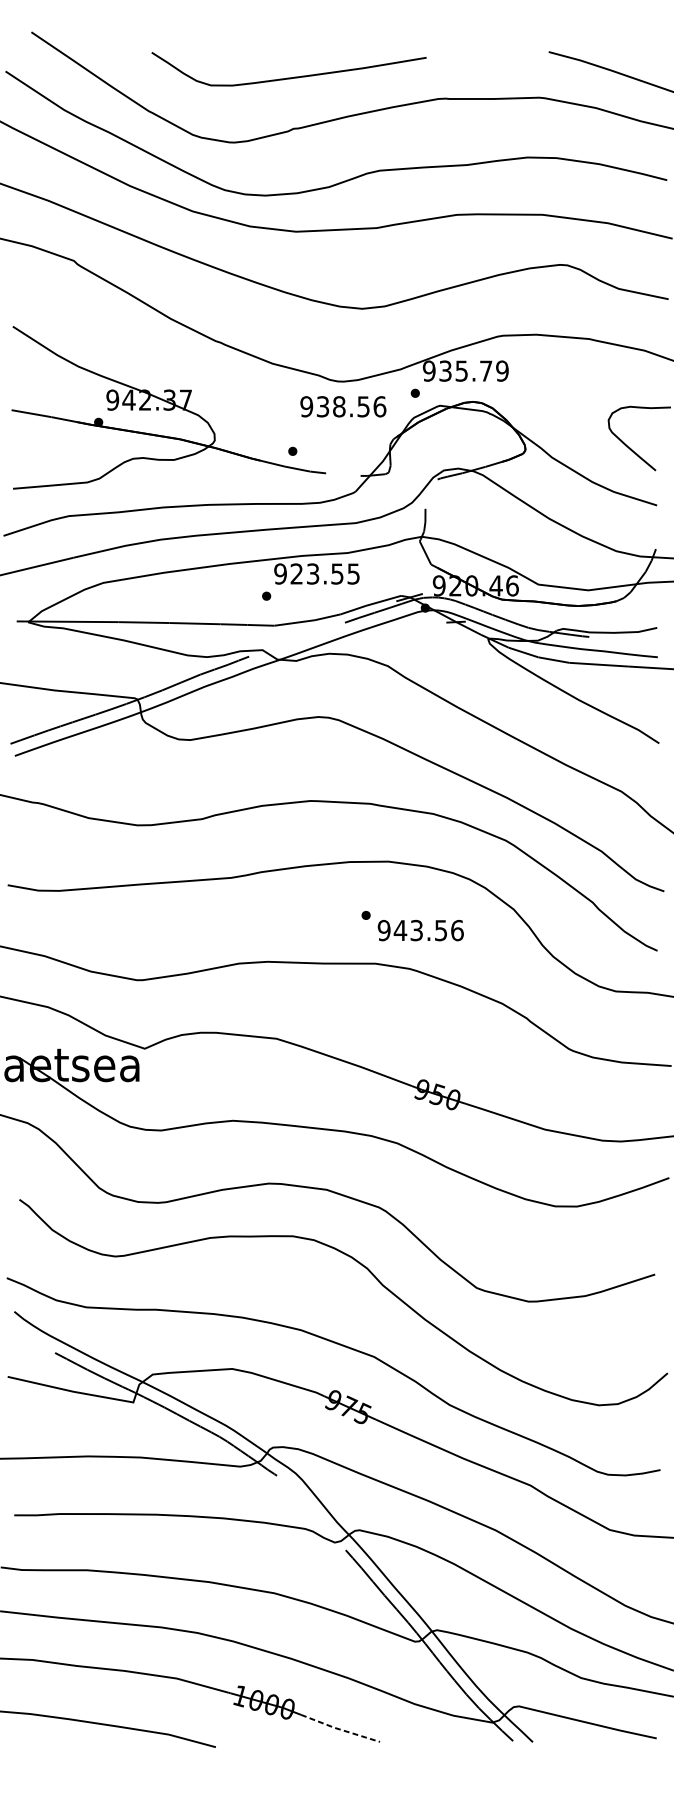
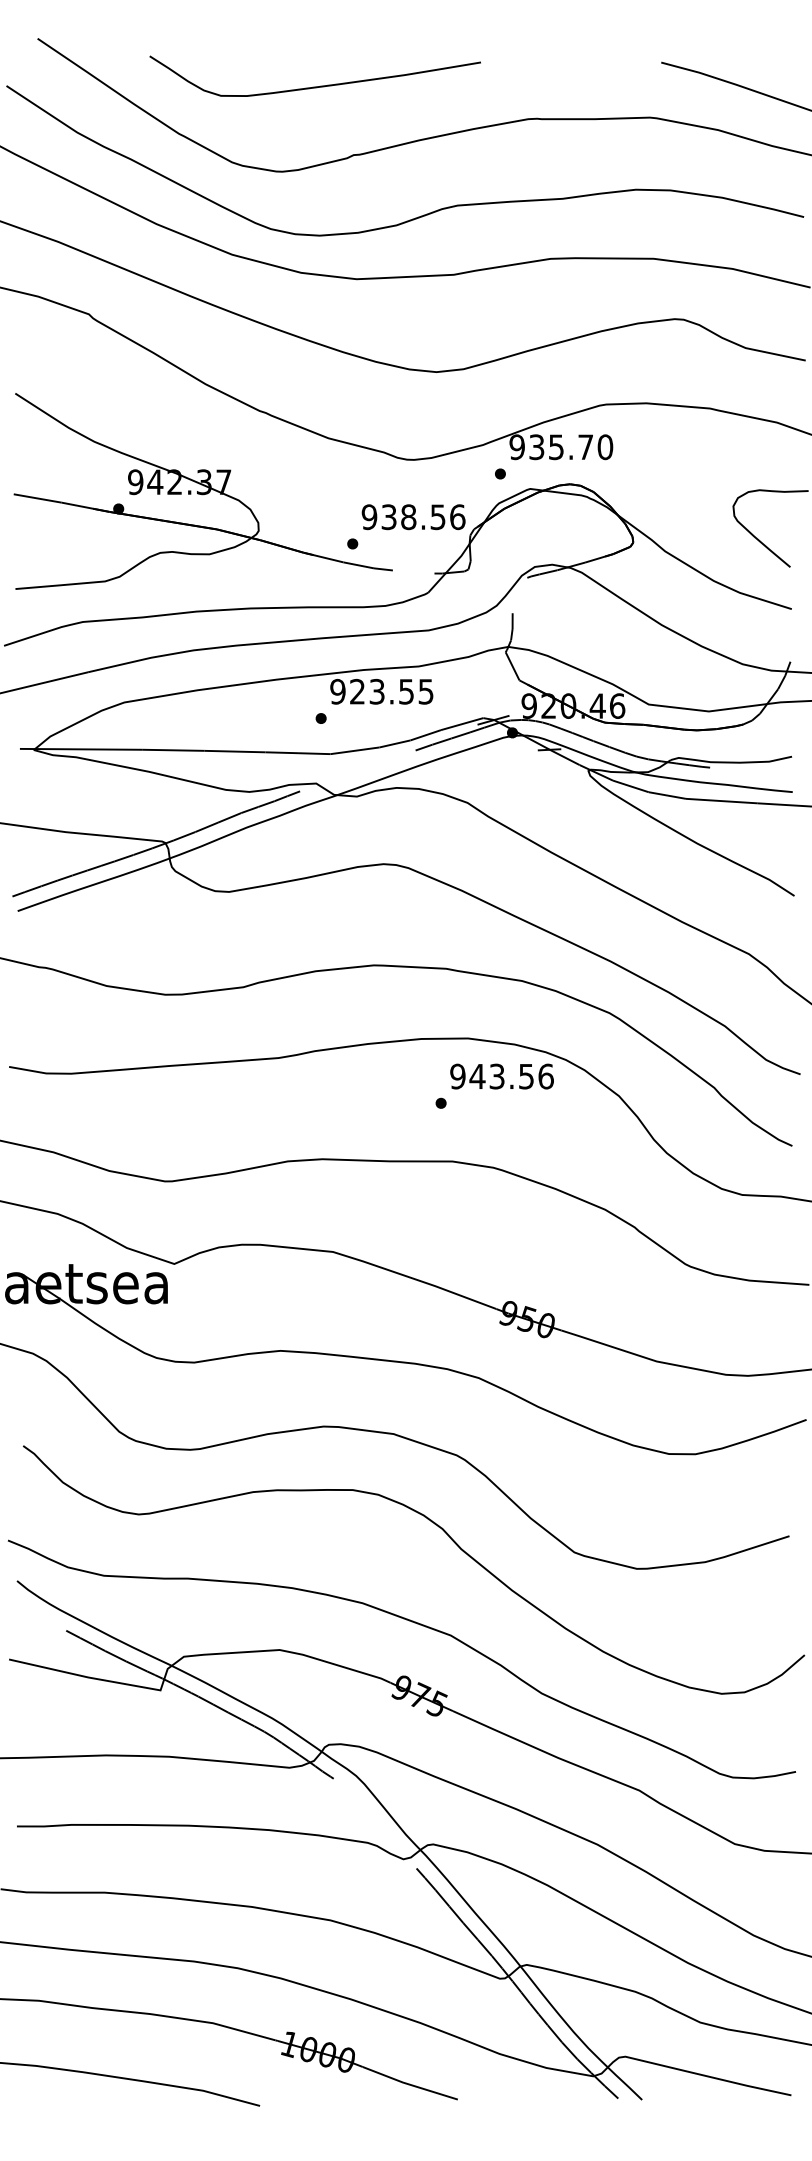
curve: (288, 77) -> (314, 86), moved
text: (502, 371) -> (605, 447), 935.79 -> 935.70
text: (343, 407) -> (413, 517), moved
text: (420, 930) -> (501, 1076), moved
line: (339, 1729) -> (409, 2084), dashed -> solid

